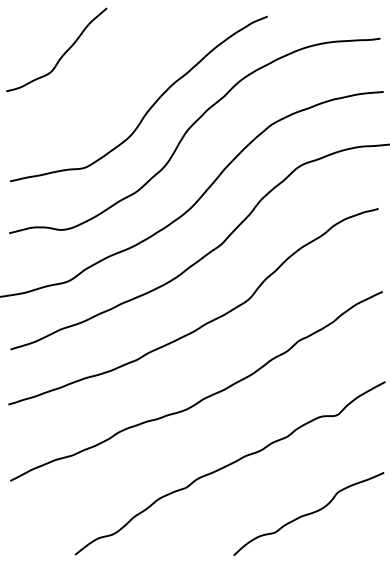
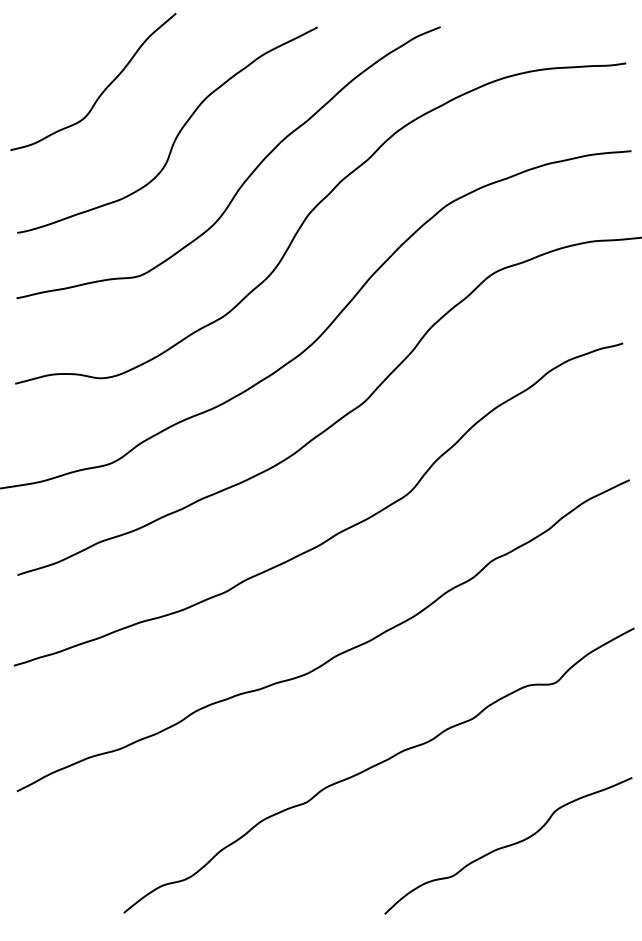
curve: (106, 82) -> (175, 135), added

